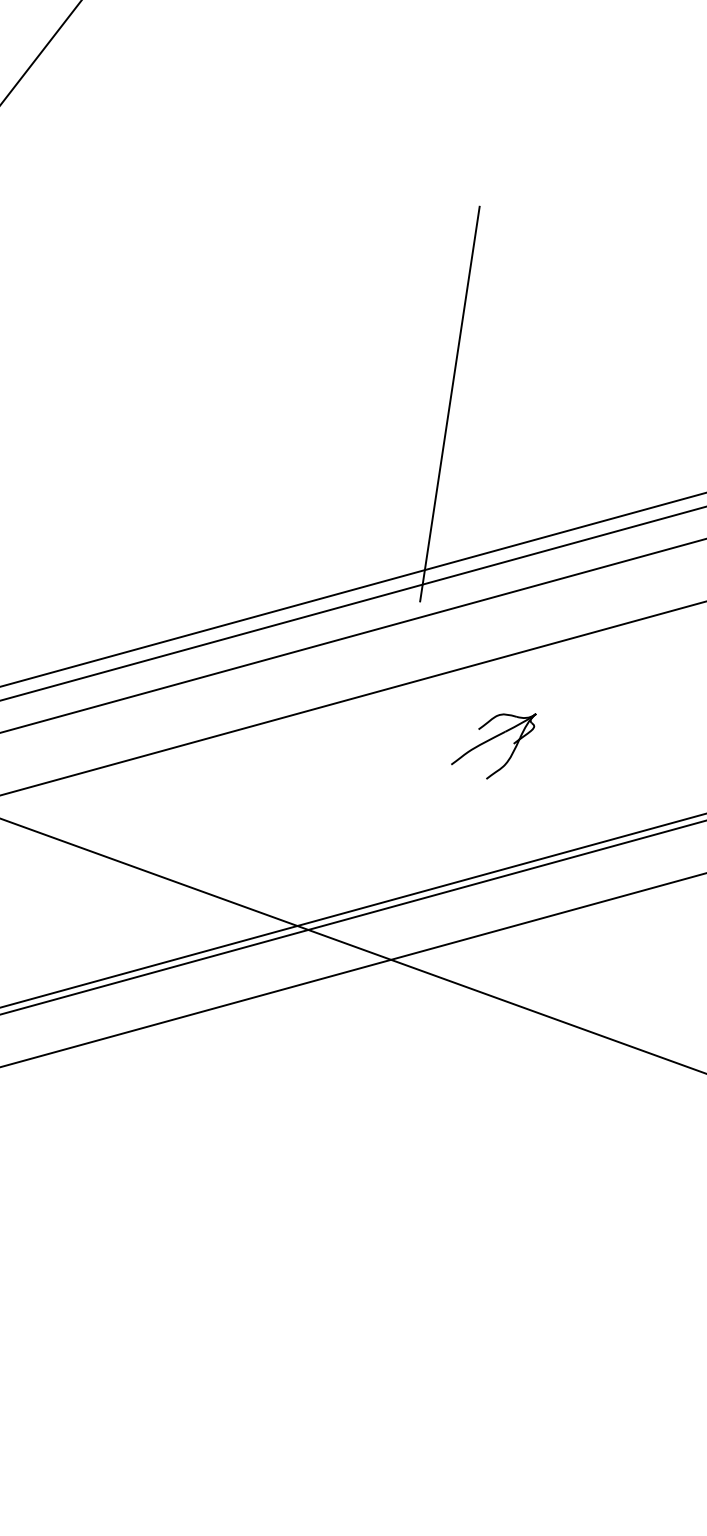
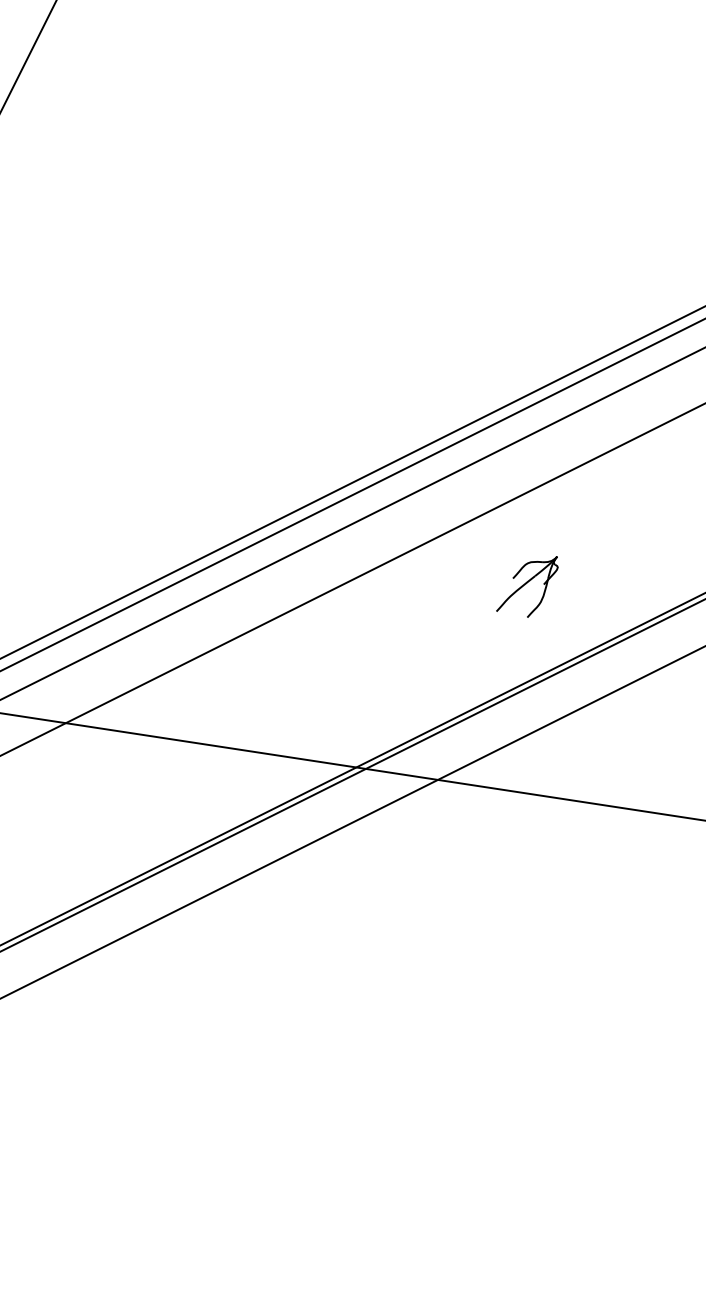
line: (448, 403) -> (395, 318), removed
part: (493, 742) -> (527, 586), moved

